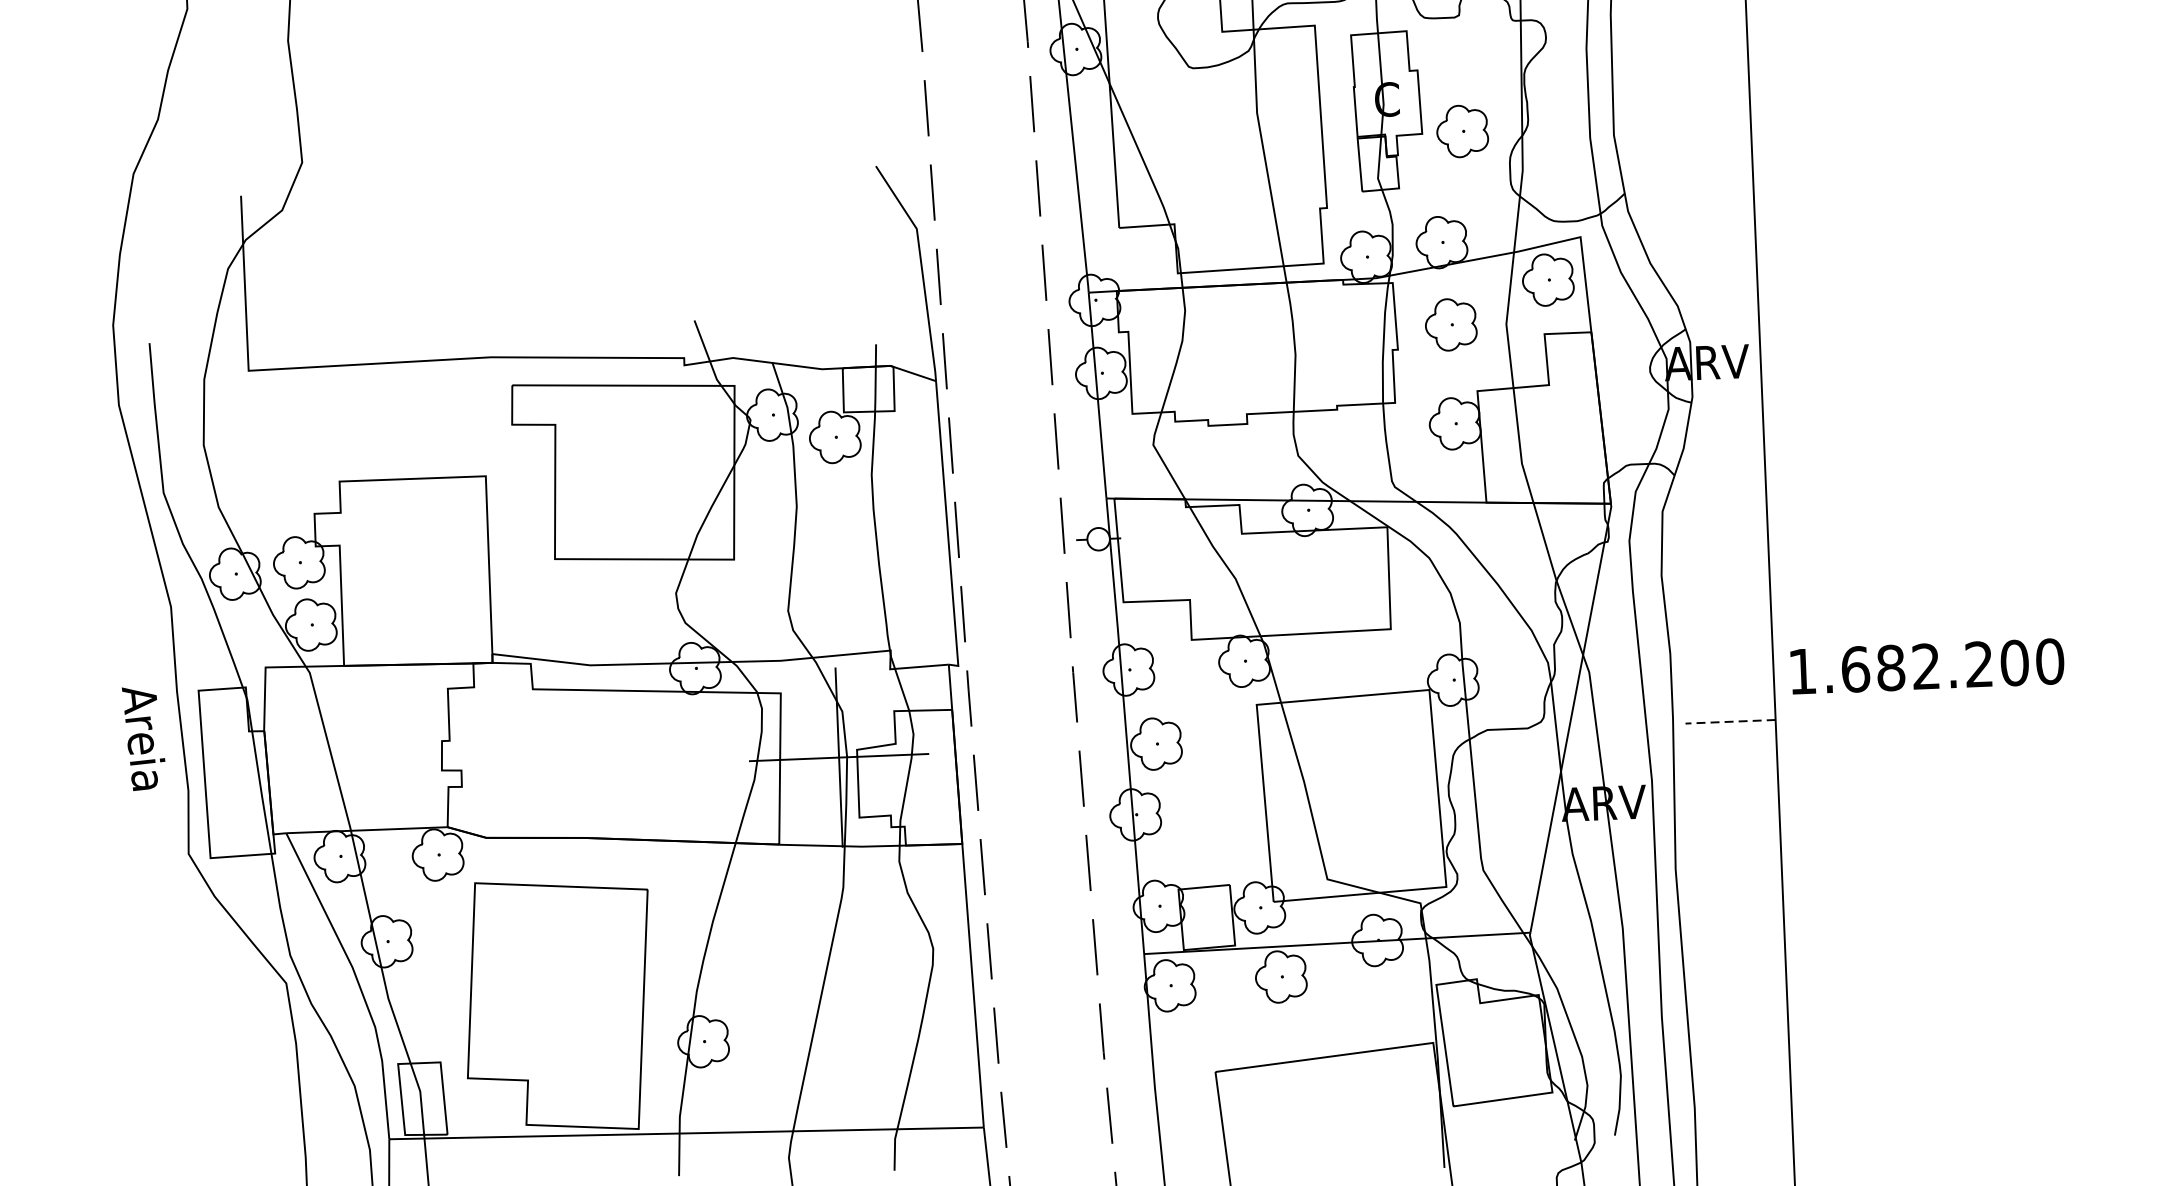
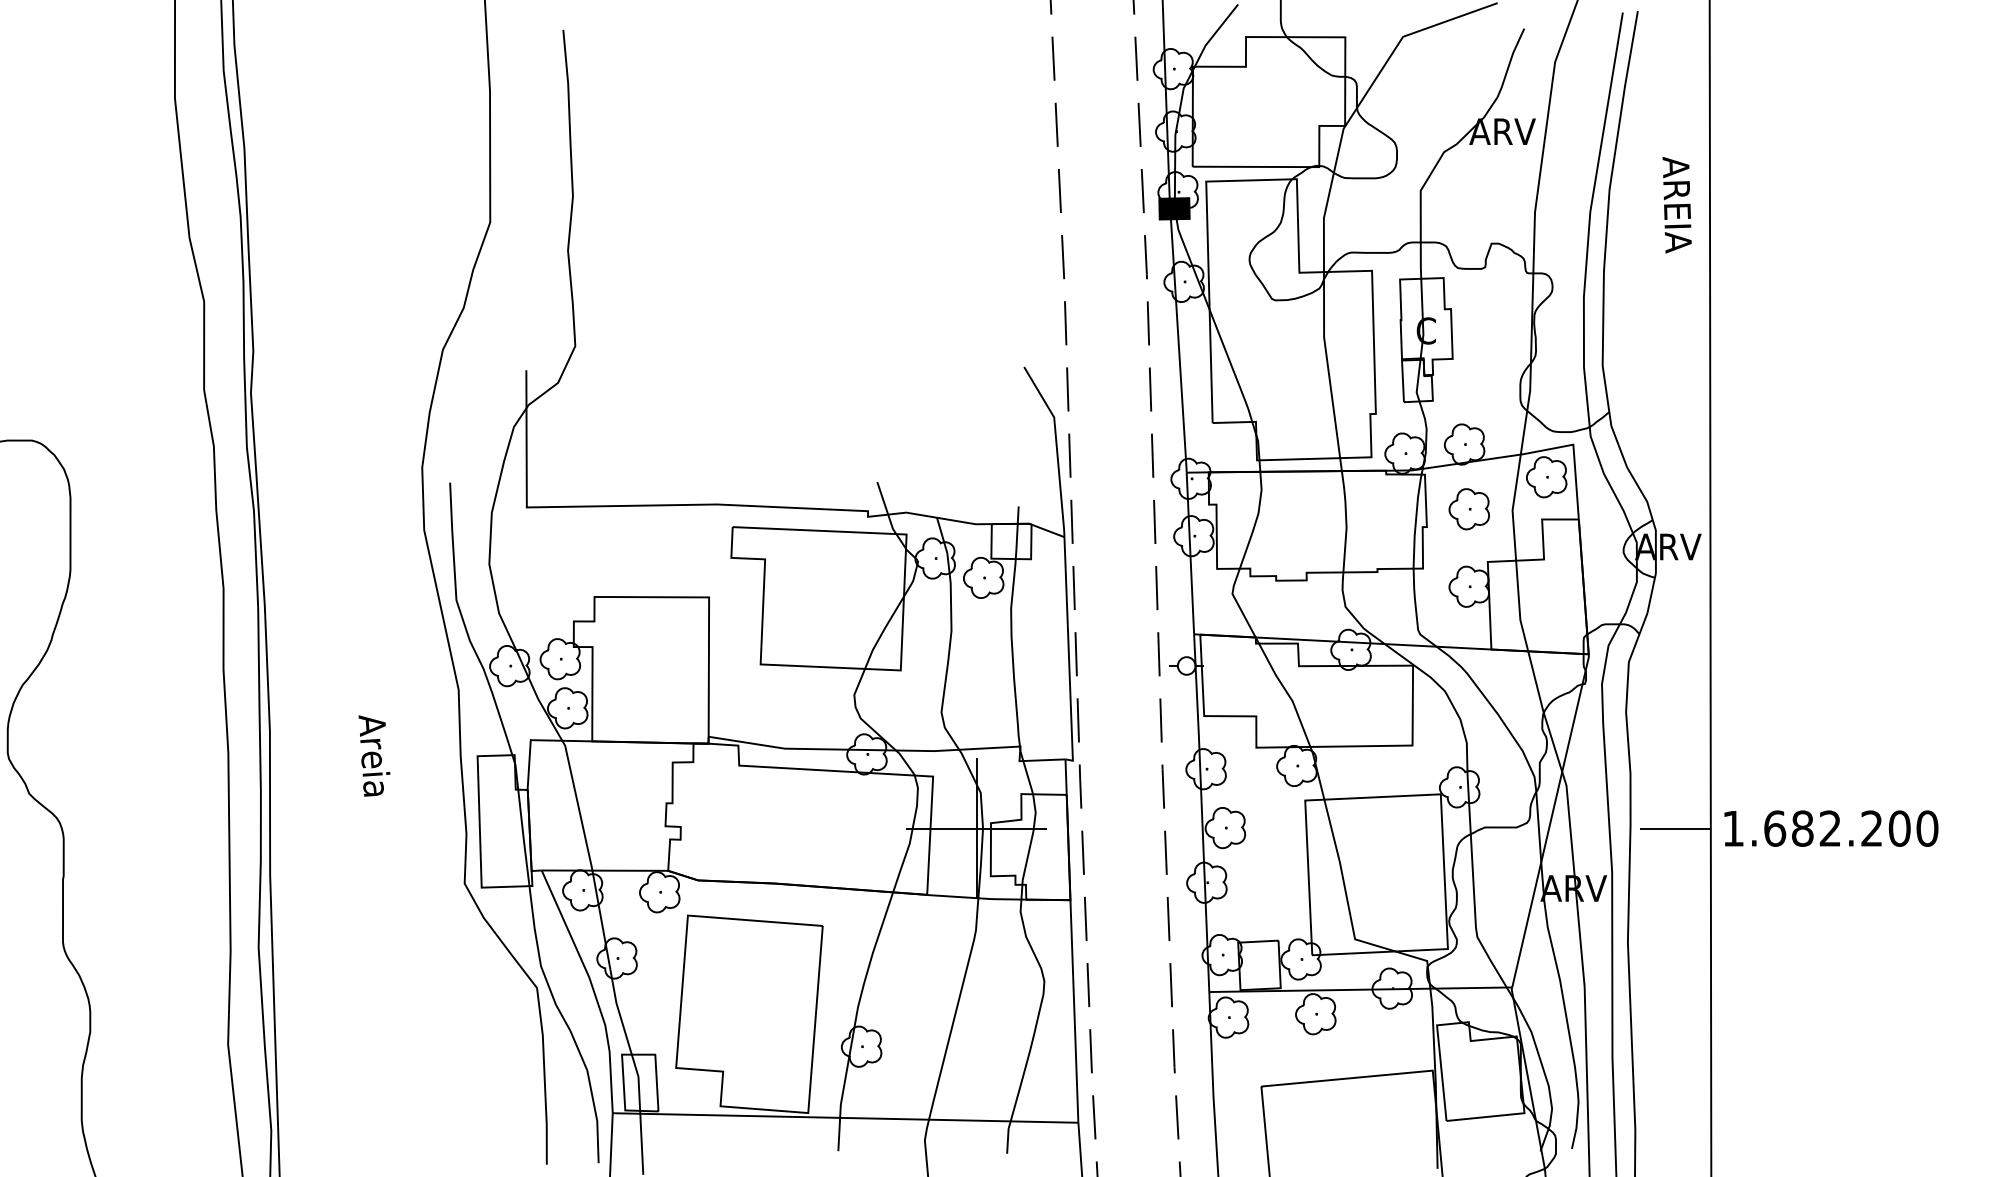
part: (1461, 131) -> (1483, 358), removed
text: (1927, 666) -> (1831, 828), moved
line: (1730, 721) -> (1675, 828), dashed -> solid
text: (144, 737) -> (374, 755), moved

